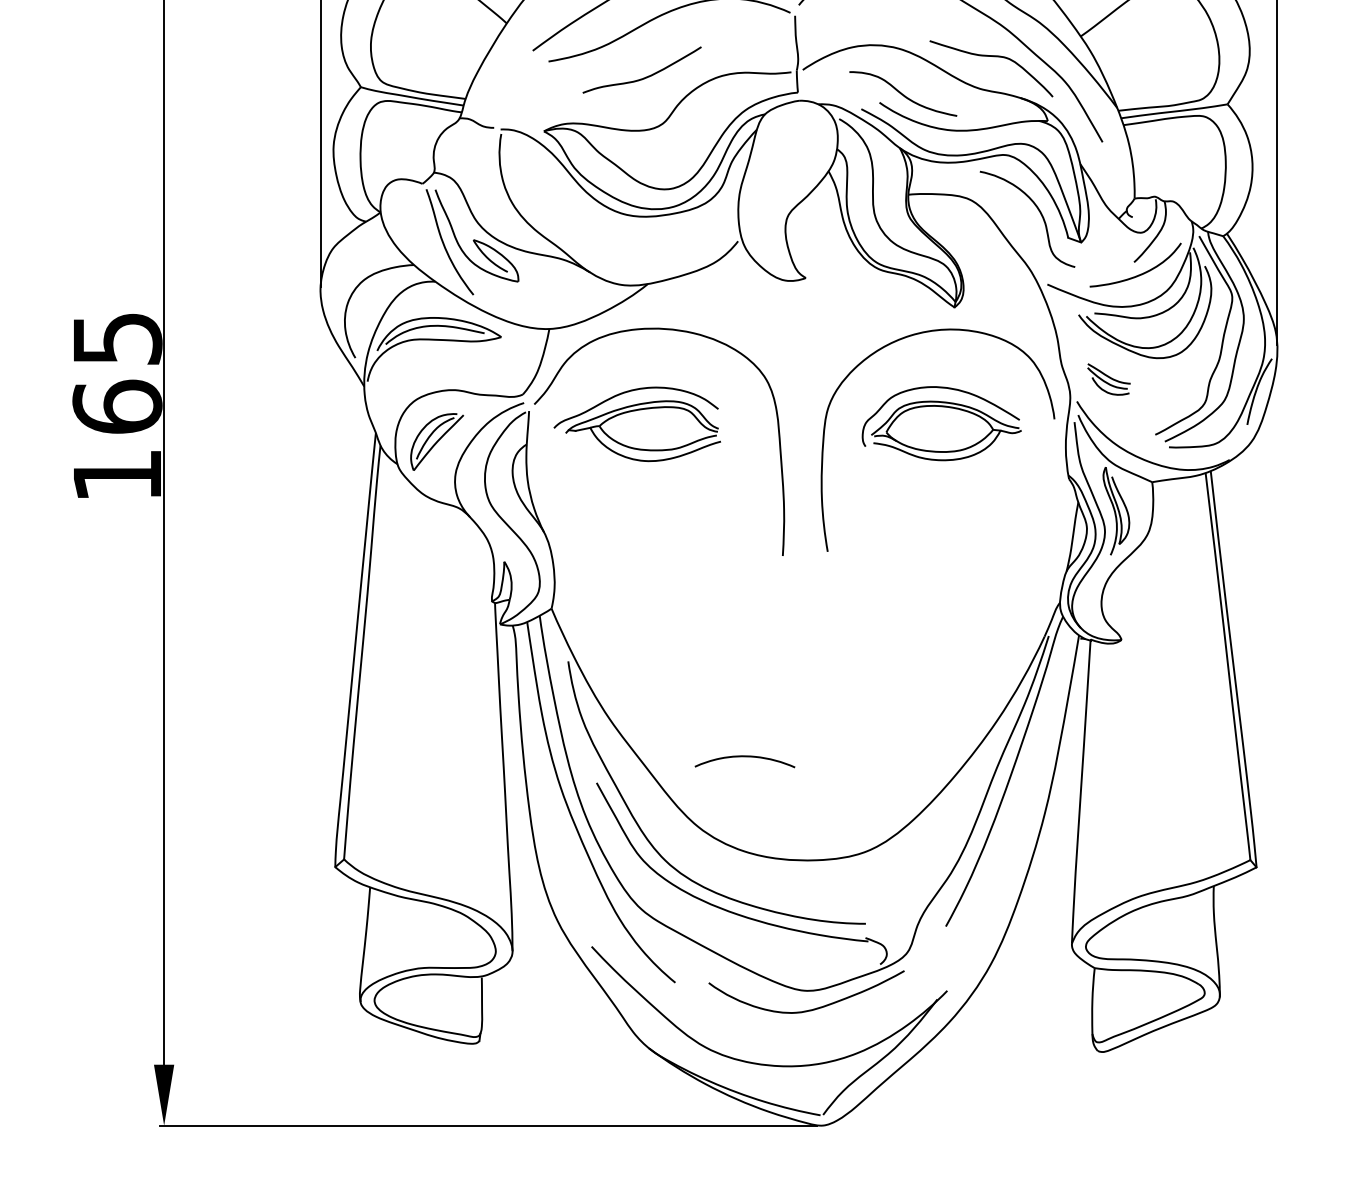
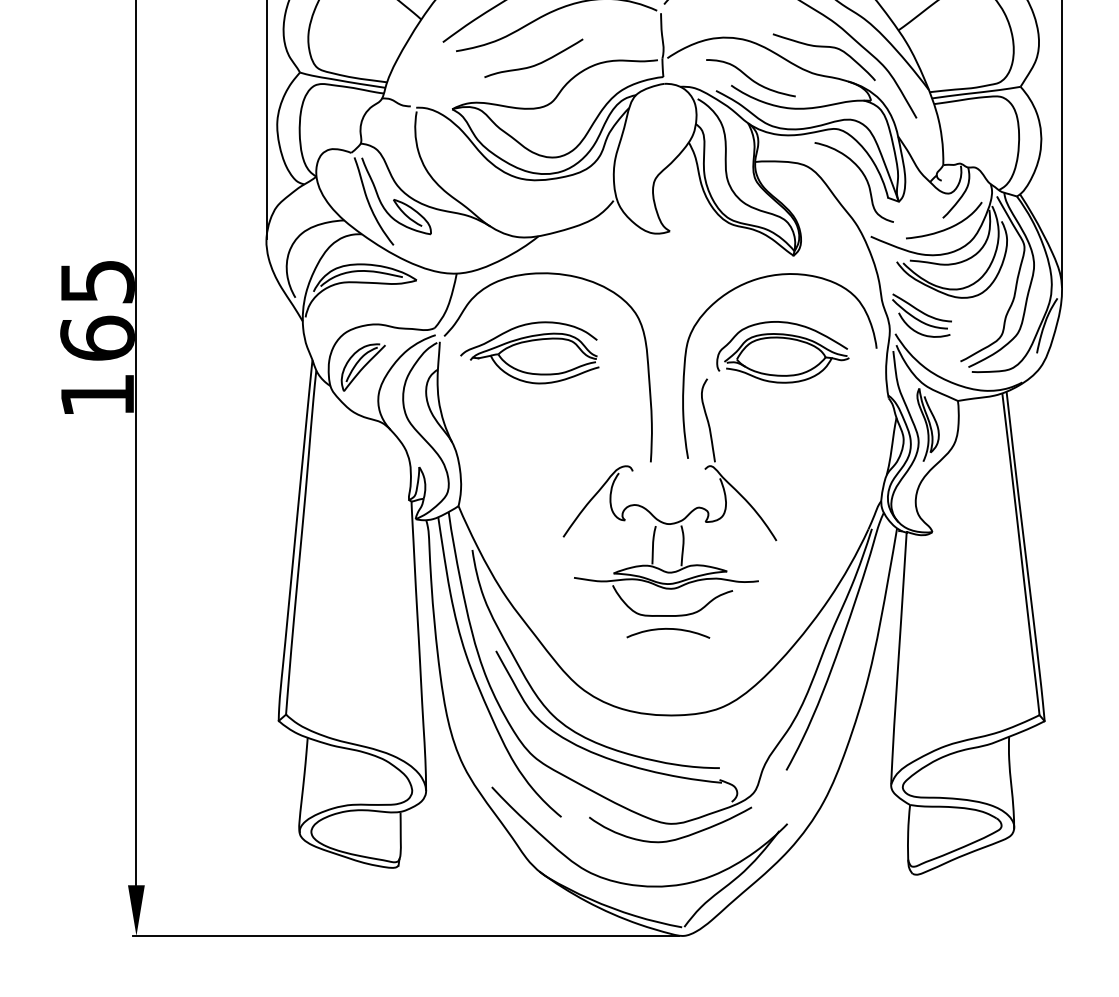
part: (1108, 379) -> (921, 315), size x1.67
part: (784, 617) -> (652, 513), added
curve: (745, 757) -> (668, 629), moved

